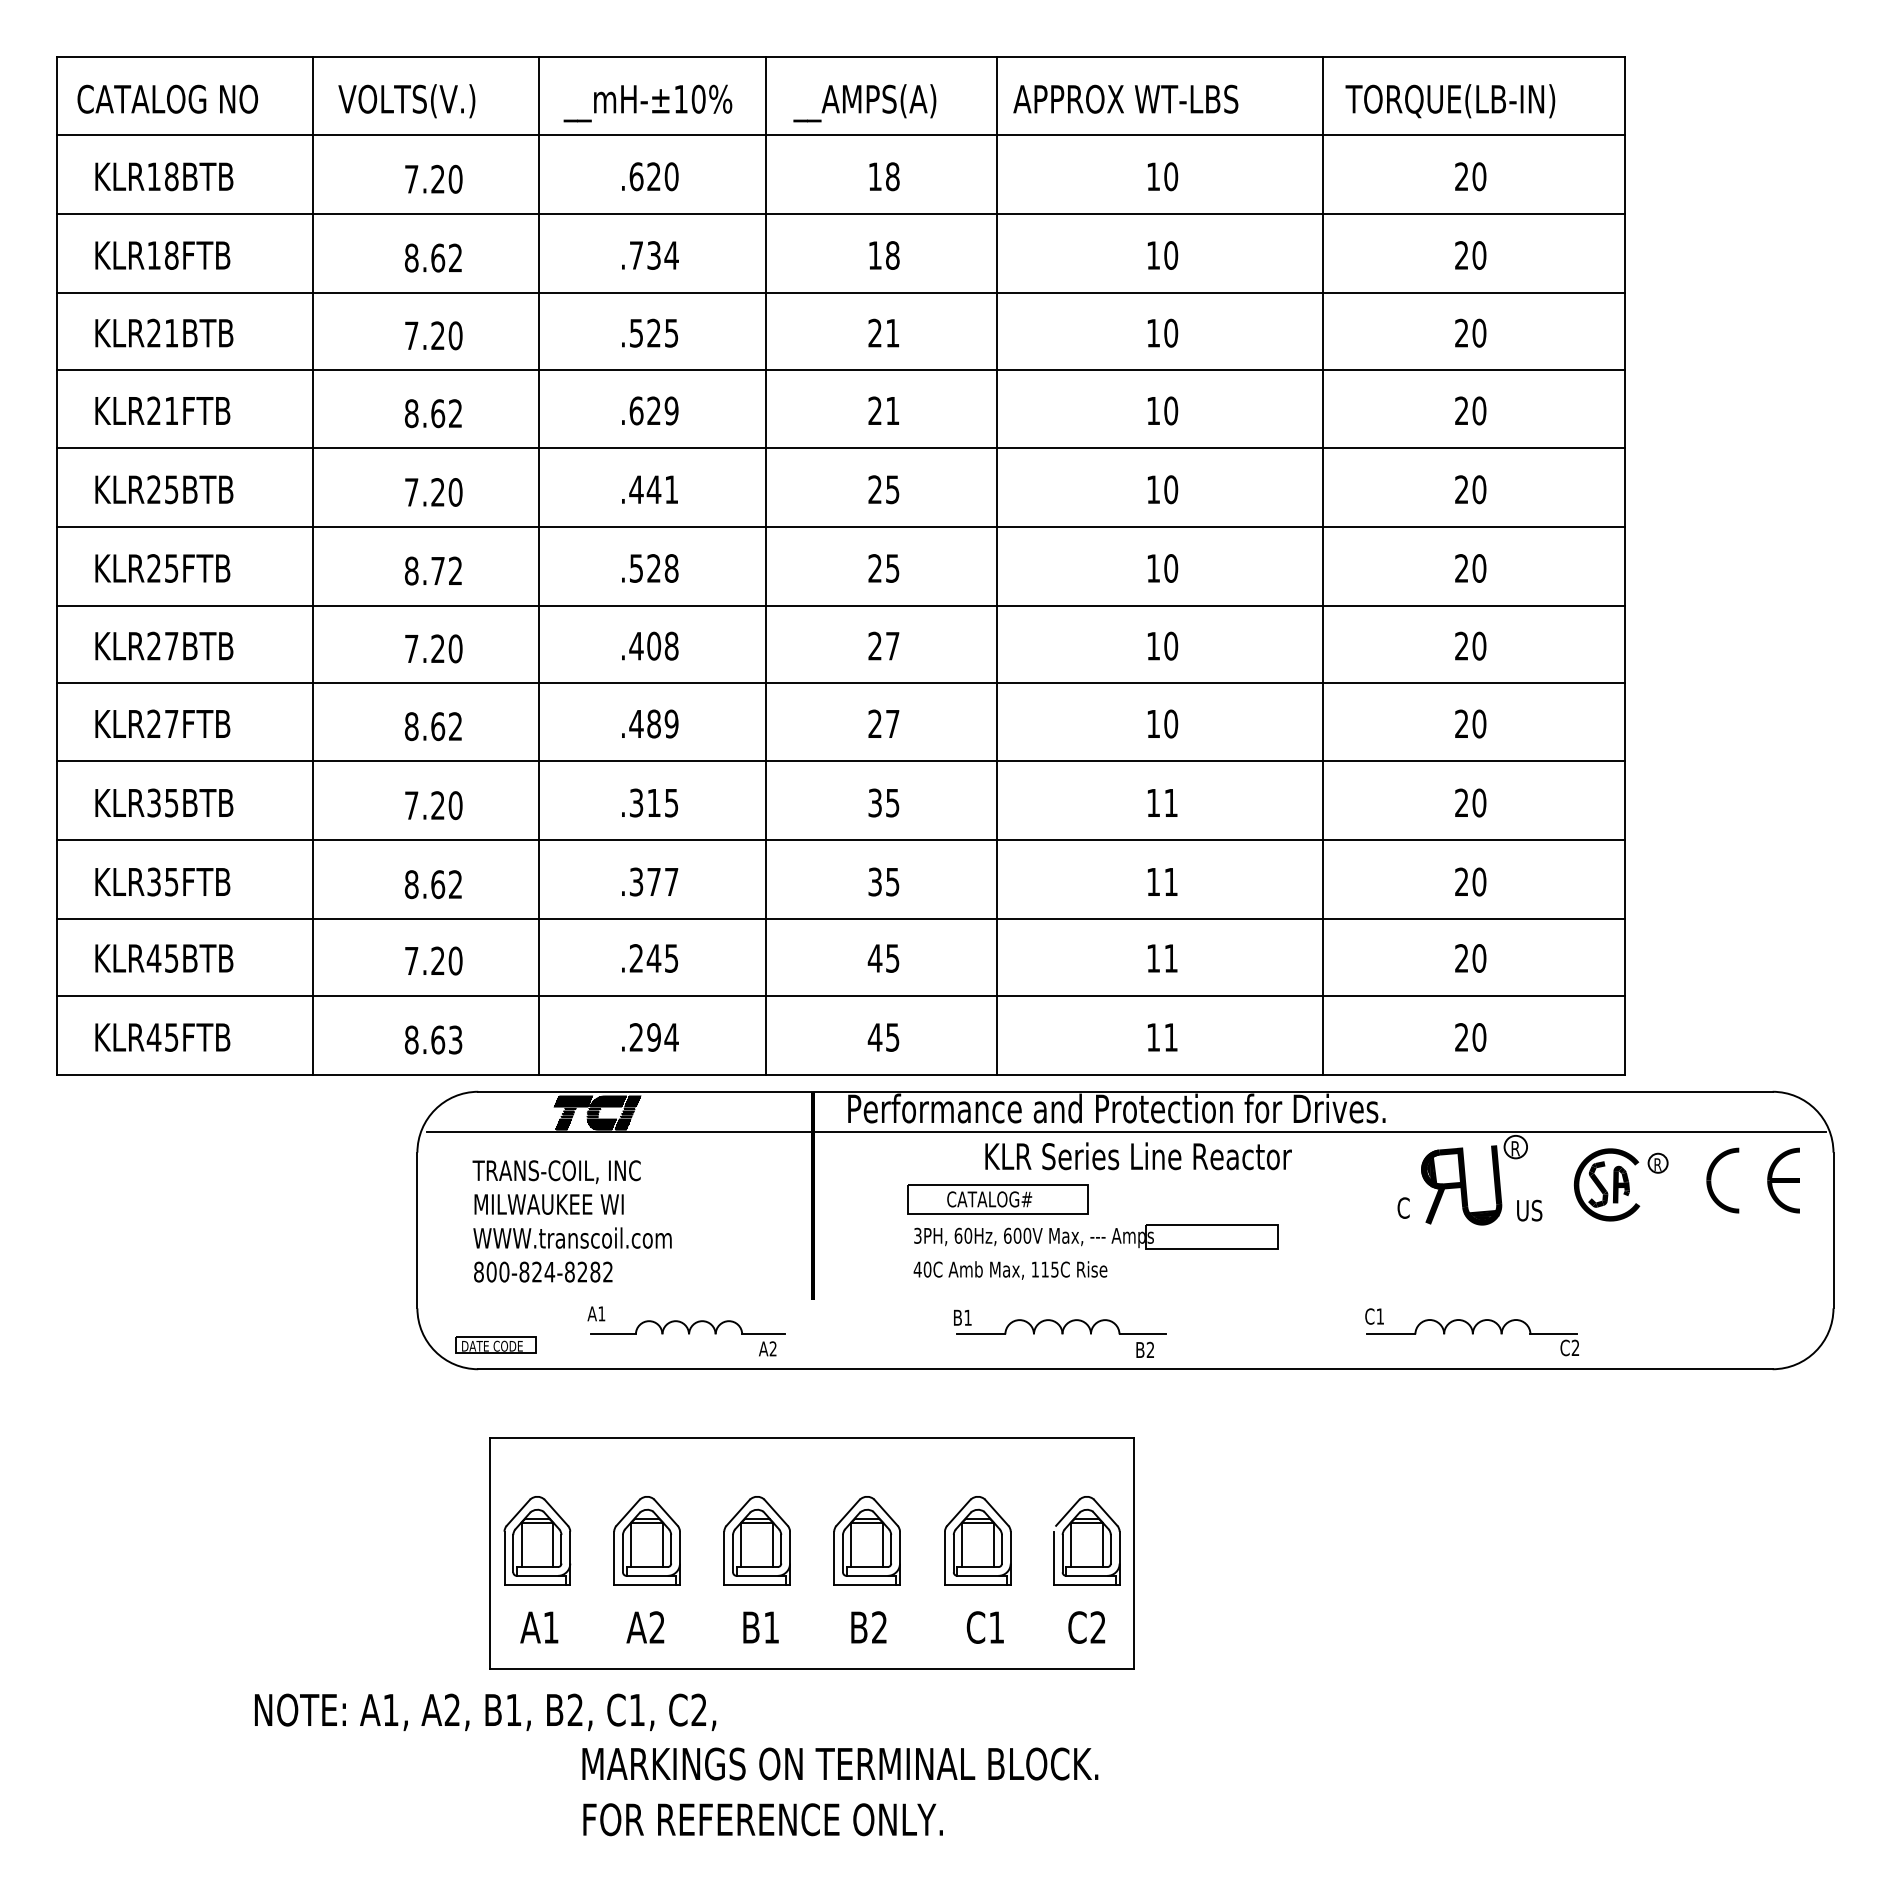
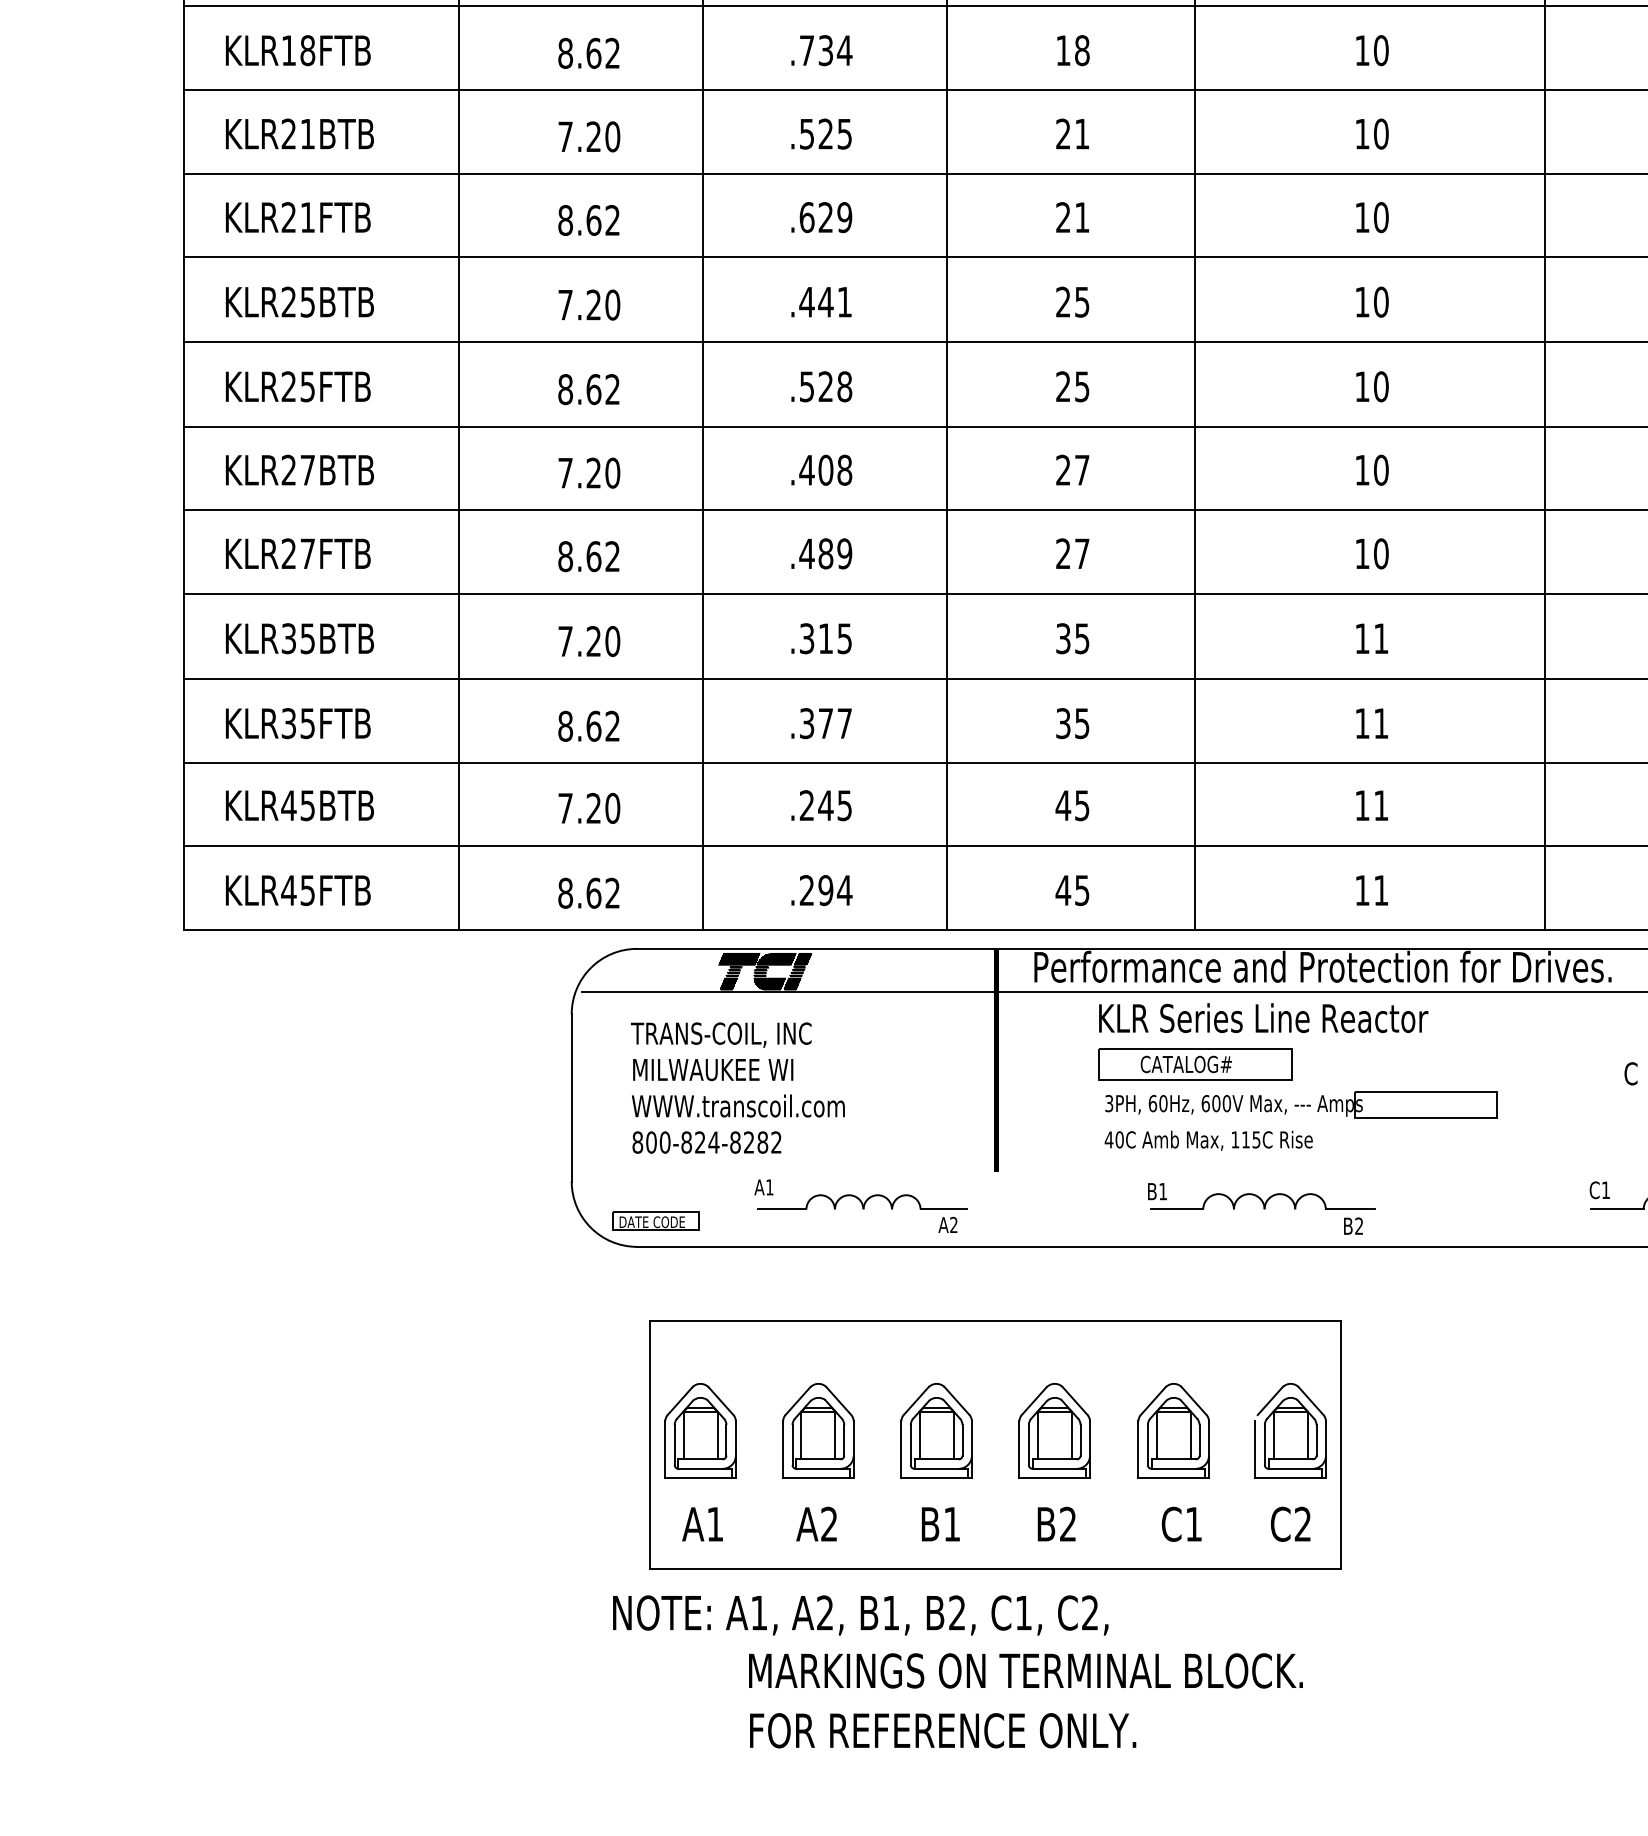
text: (438, 570) -> (594, 388), 8.72 -> 8.62
text: (455, 1039) -> (612, 892), 8.63 -> 8.62
text: (1138, 1156) -> (1263, 1018), moved
text: (485, 1711) -> (860, 1614), moved

